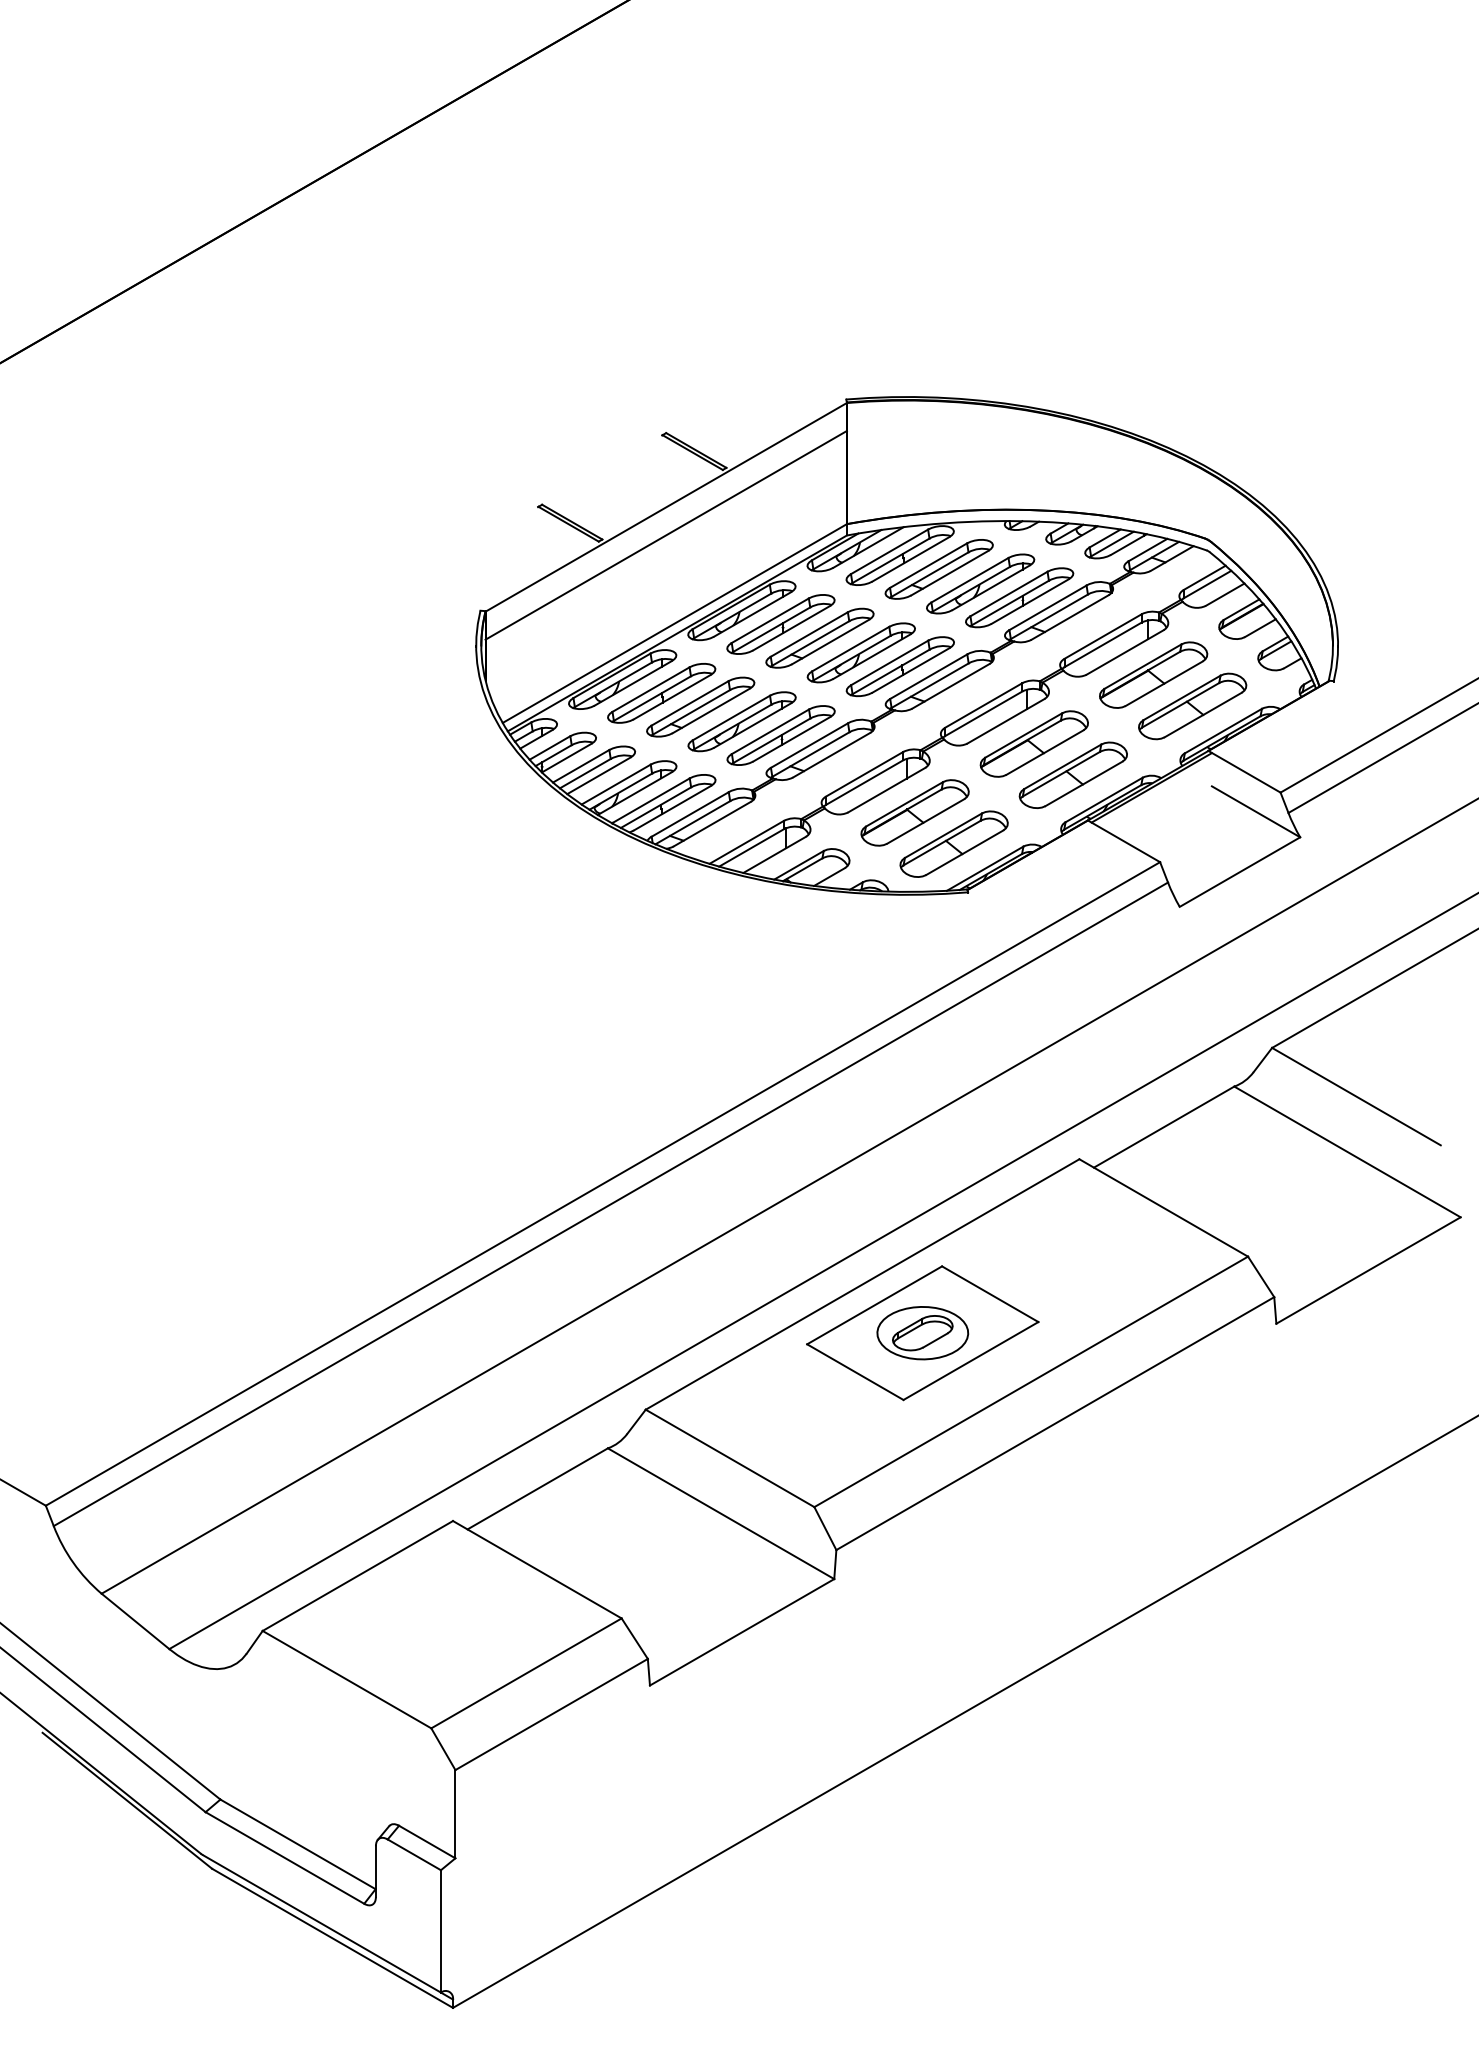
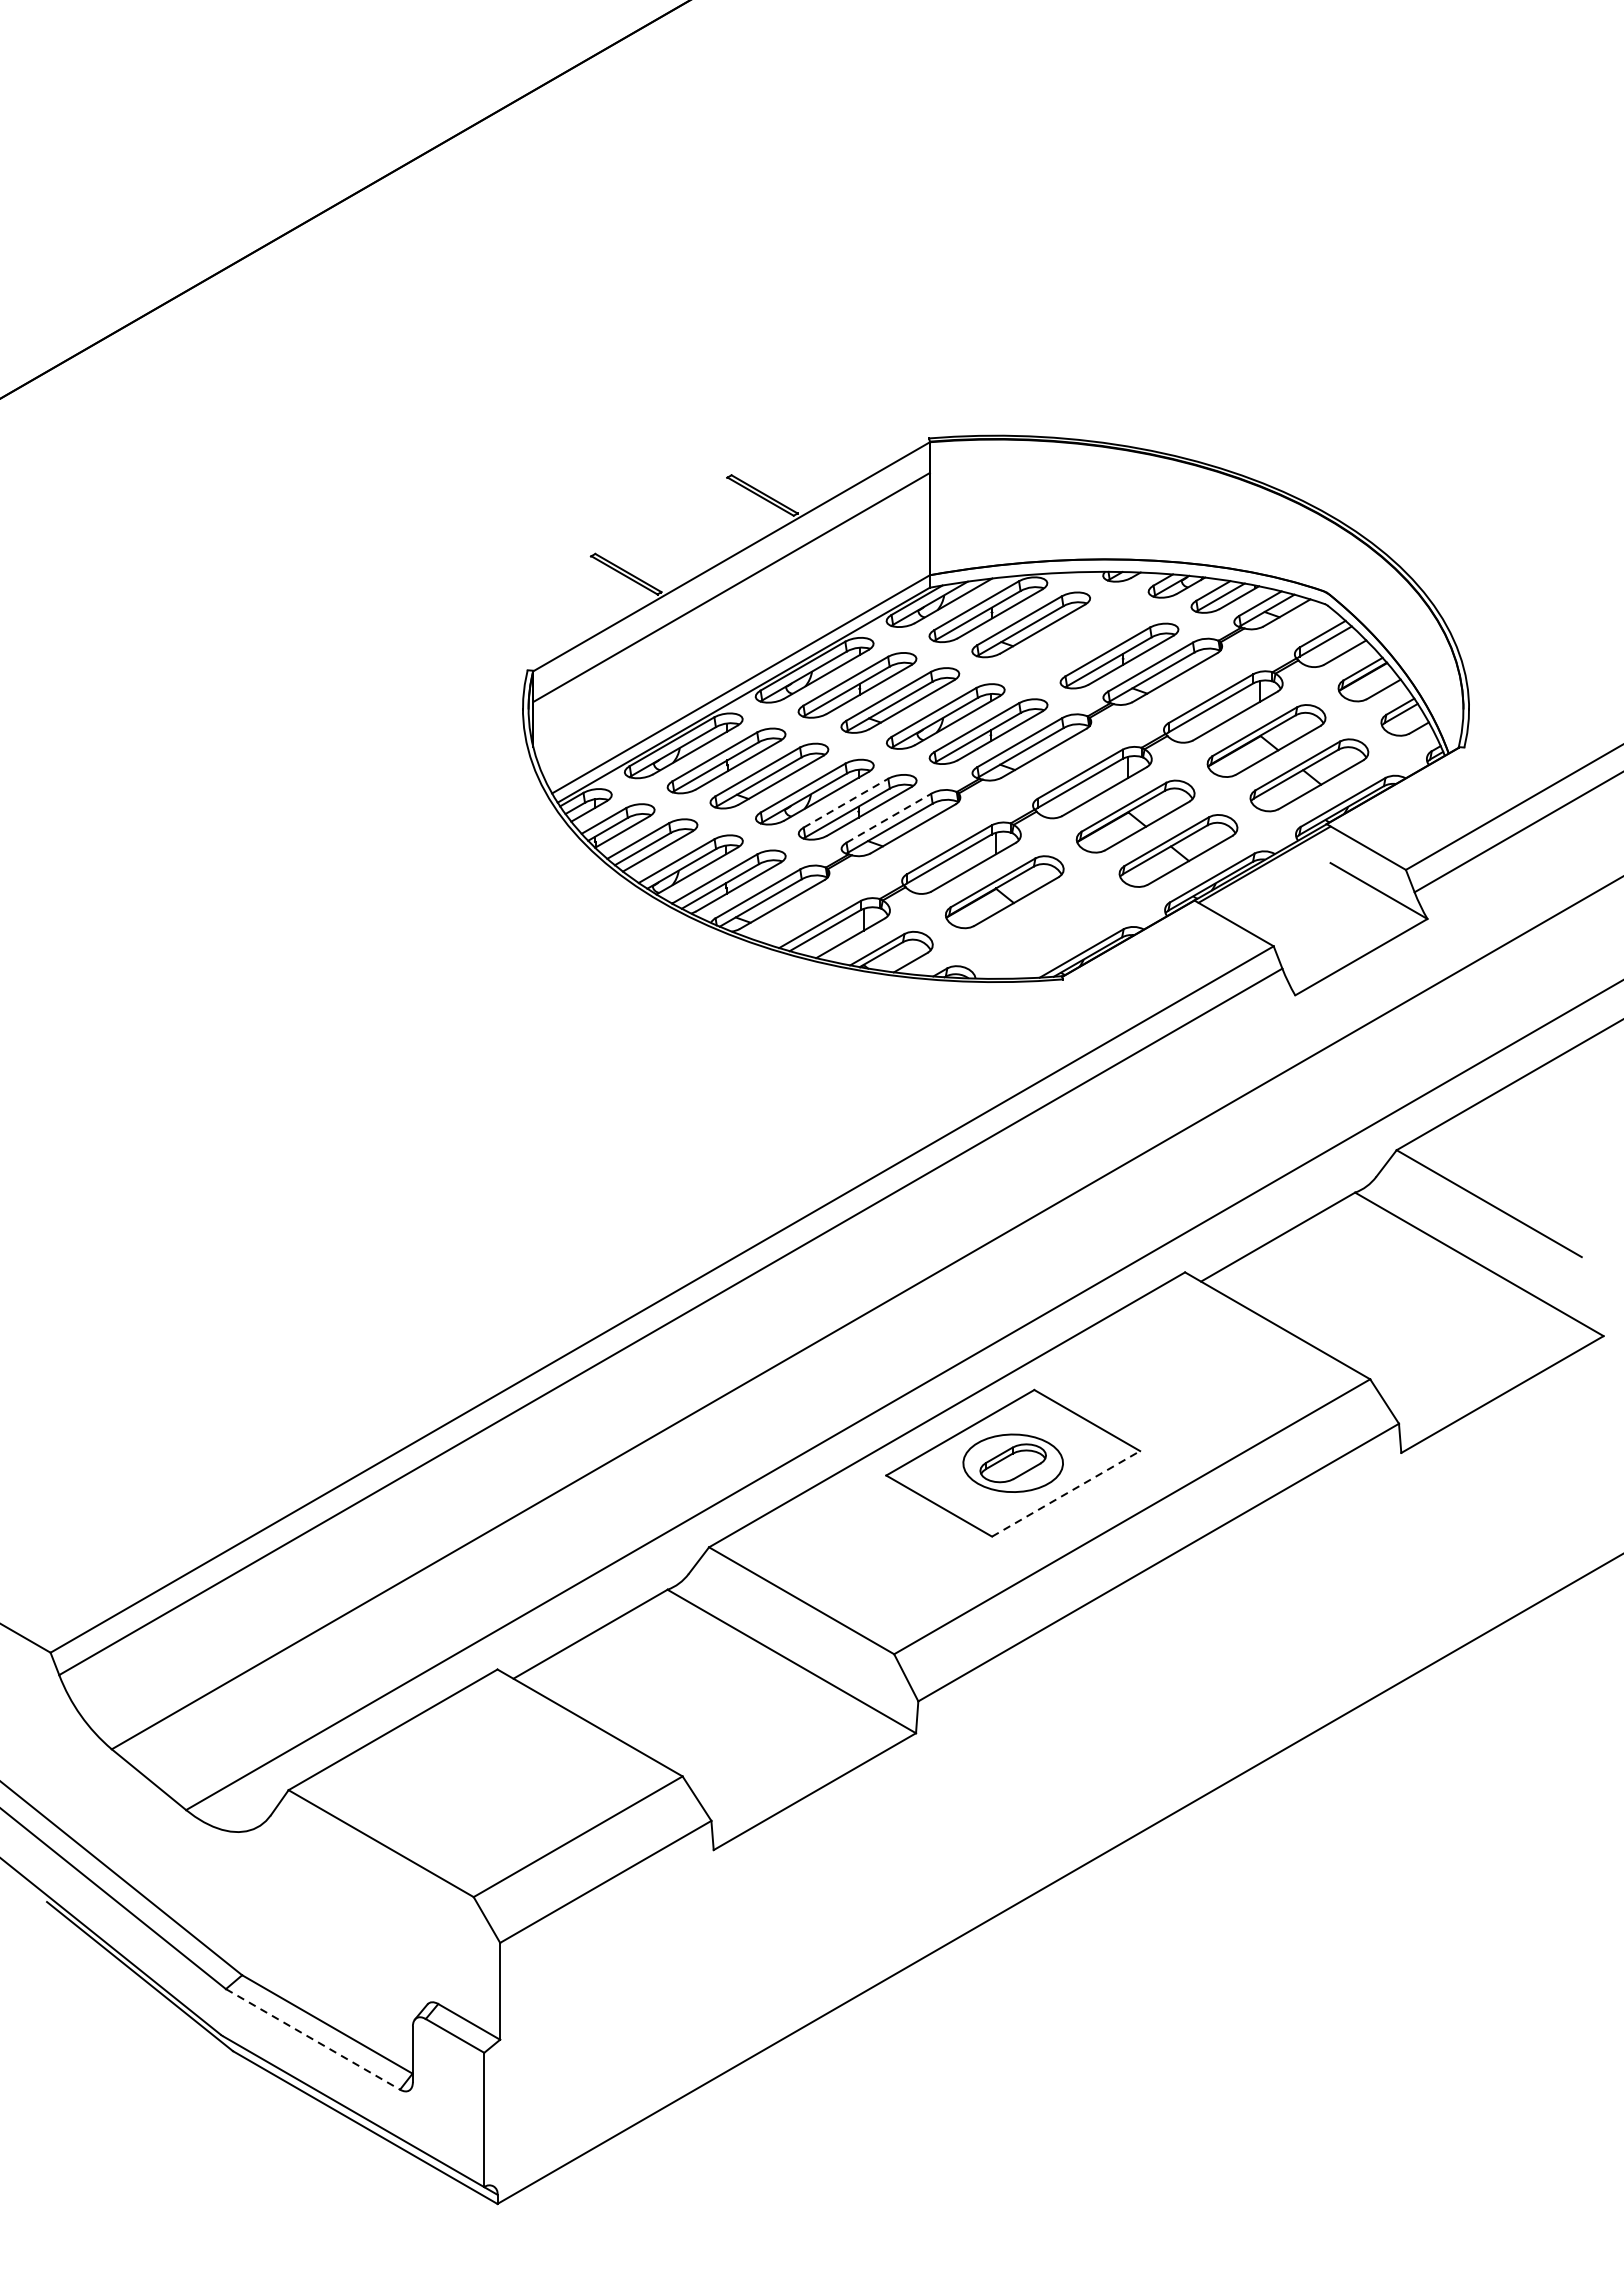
part: (980, 583) -> (1076, 640), removed
line: (770, 731) -> (846, 802), solid -> dashed
line: (809, 745) -> (888, 818), solid -> dashed
part: (953, 843) -> (1046, 925), removed
line: (970, 1361) -> (1065, 1494), solid -> dashed
line: (284, 1857) -> (312, 2038), solid -> dashed

